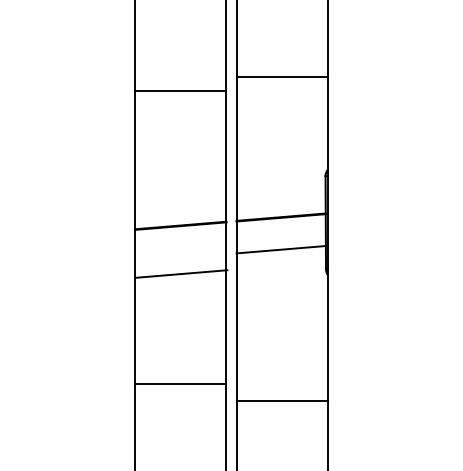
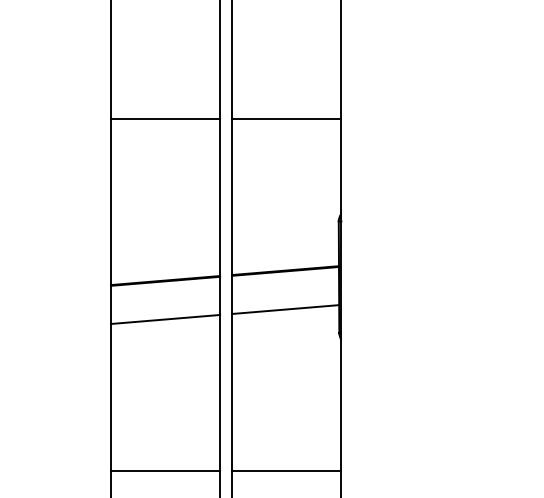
line: (281, 76) -> (286, 118), moved
line: (181, 273) -> (165, 318), moved
line: (281, 401) -> (286, 470), moved

